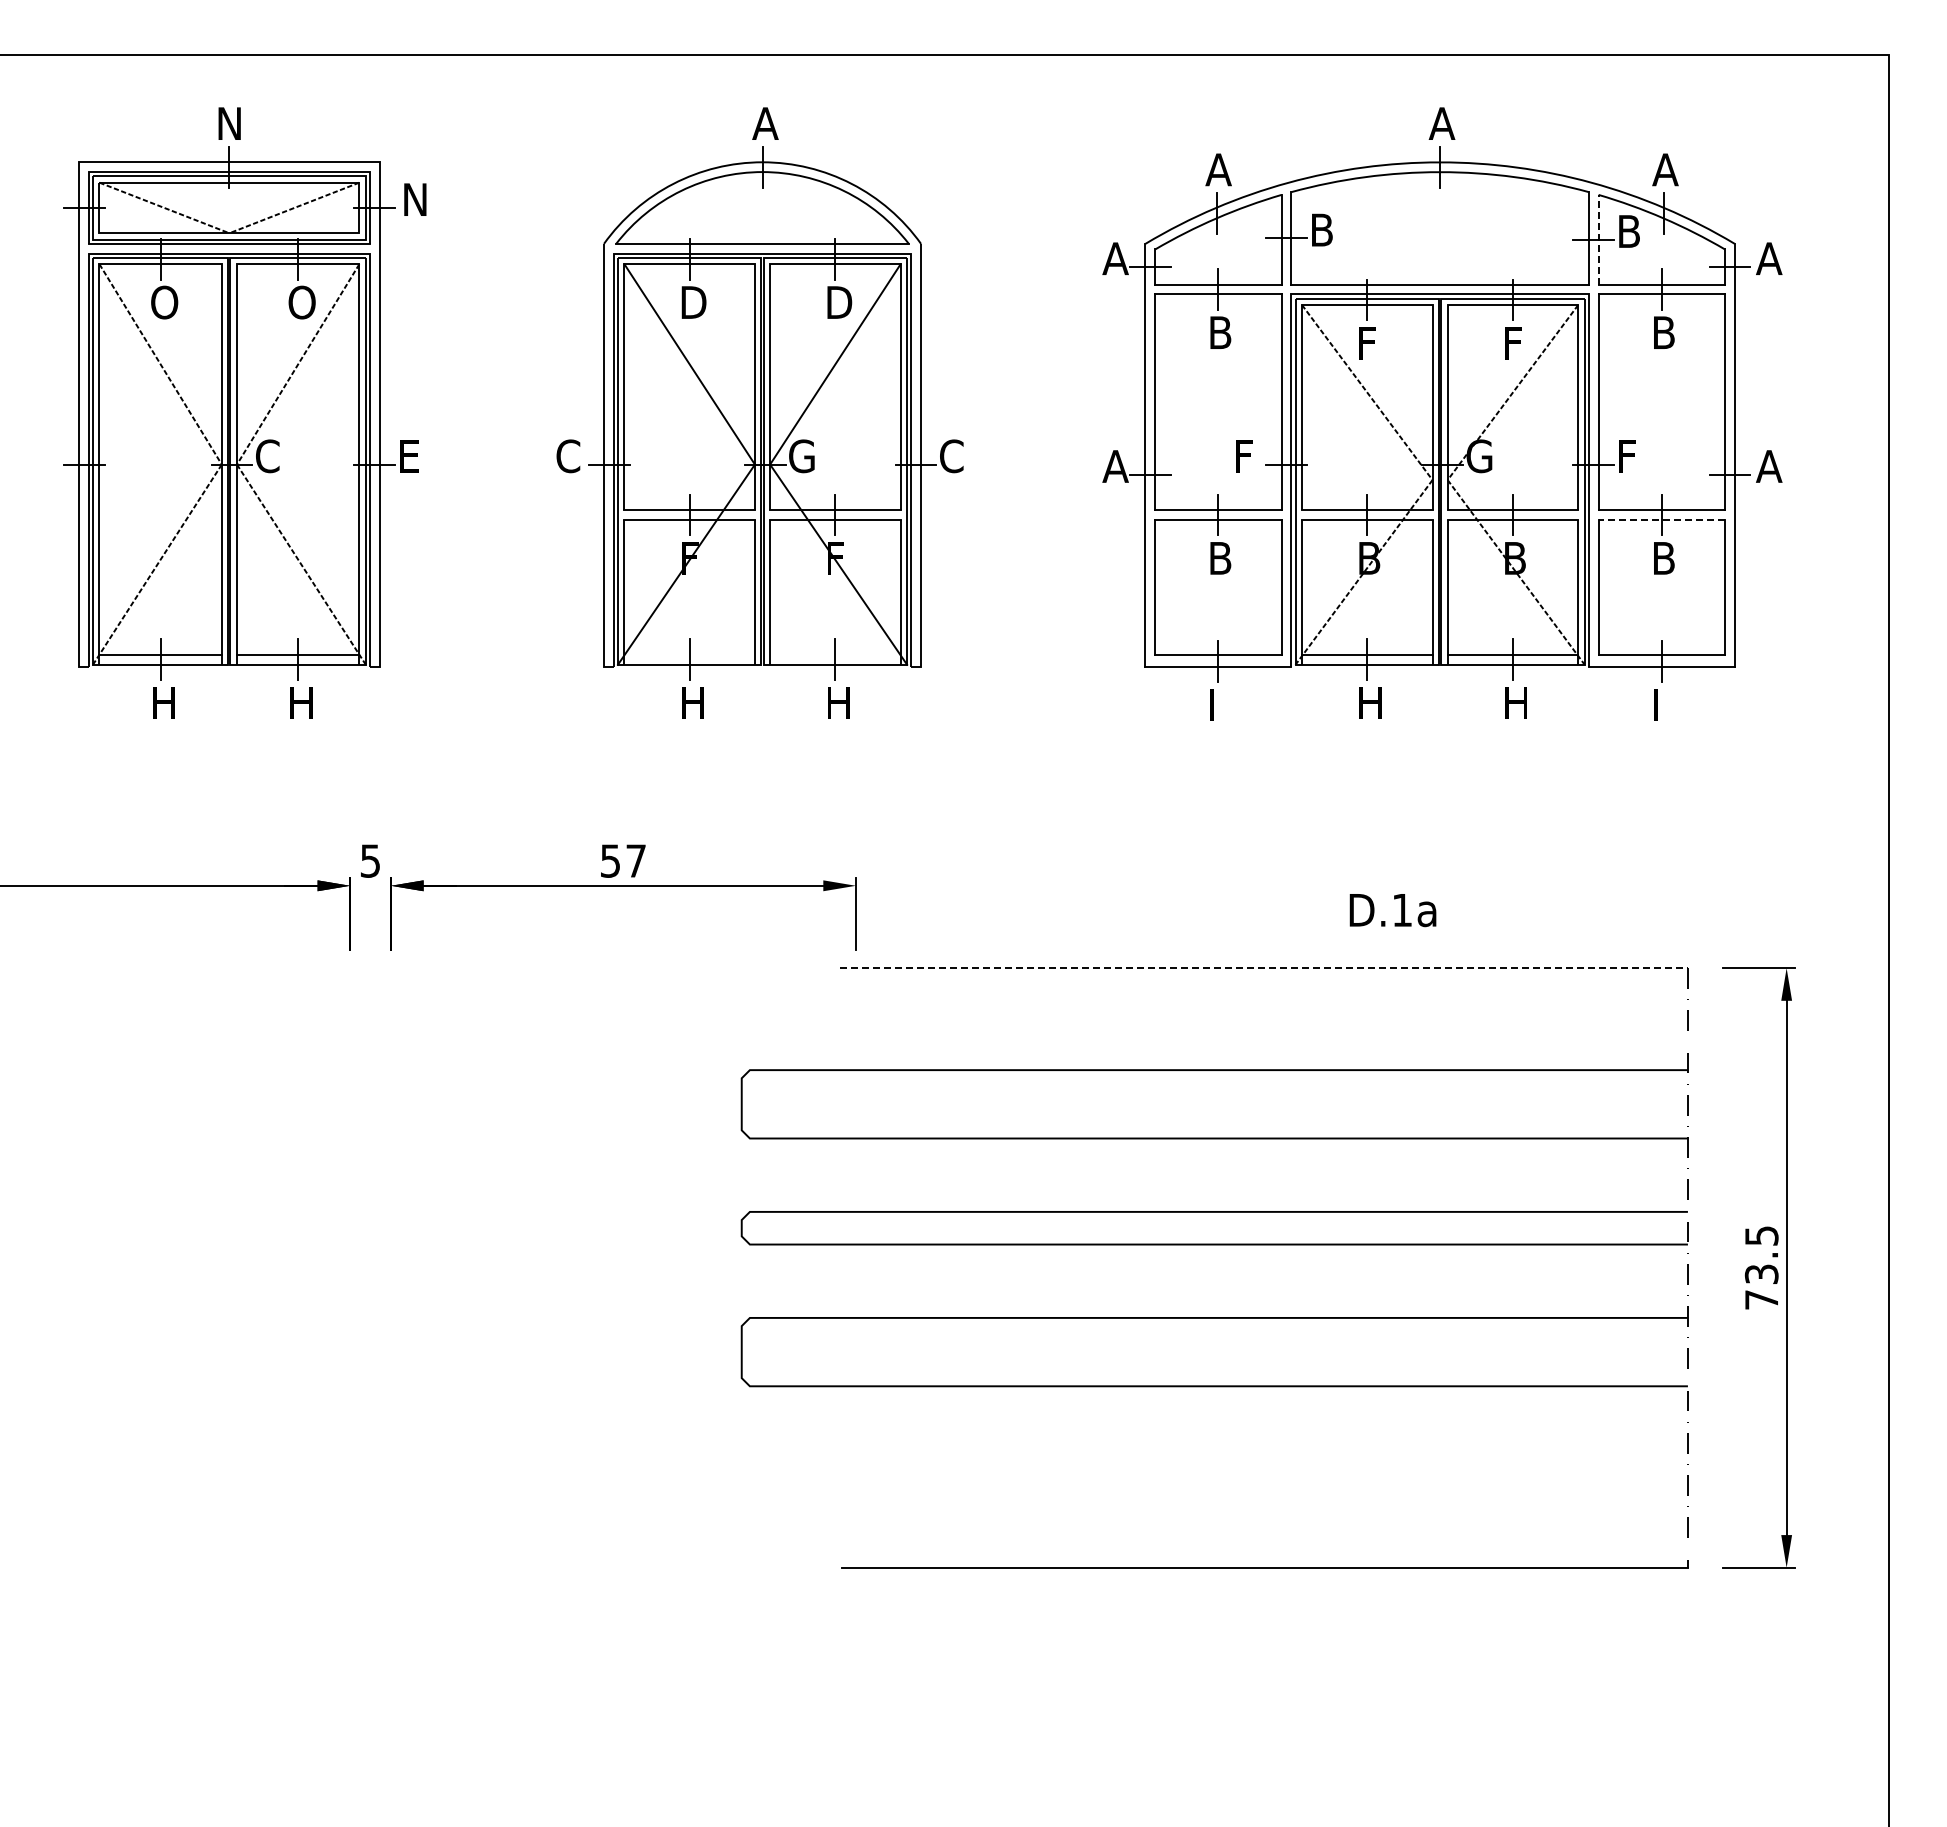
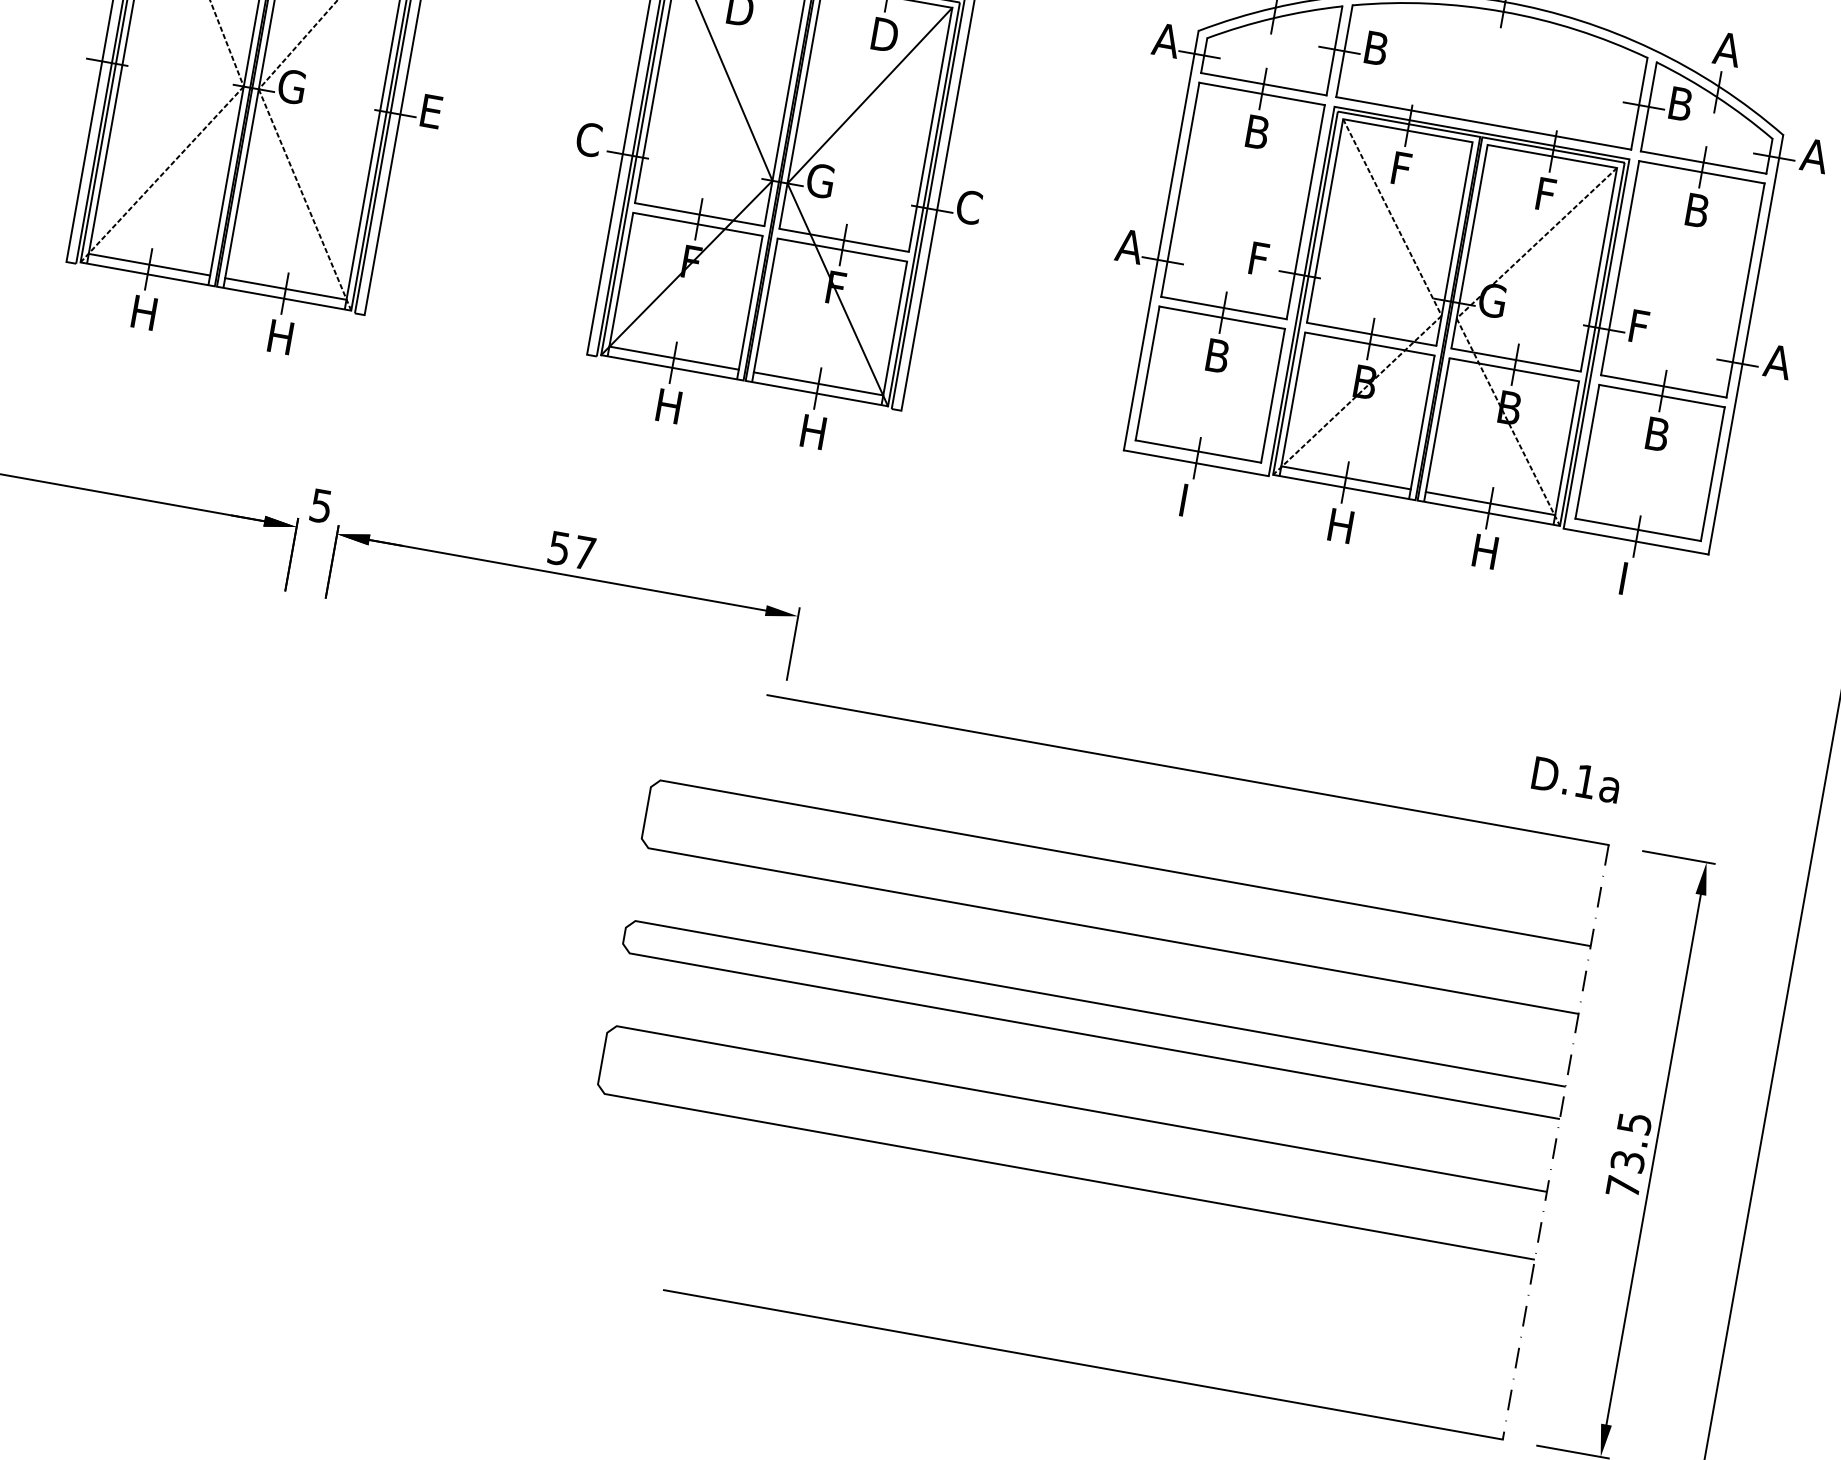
line: (1598, 239) -> (1648, 106), dashed -> solid
text: (276, 455) -> (299, 87), C -> G
line: (1661, 520) -> (1661, 396), dashed -> solid
line: (689, 655) -> (673, 358), added
line: (835, 655) -> (818, 384), added
text: (1392, 910) -> (1575, 780), moved
line: (1264, 968) -> (1188, 770), dashed -> solid

